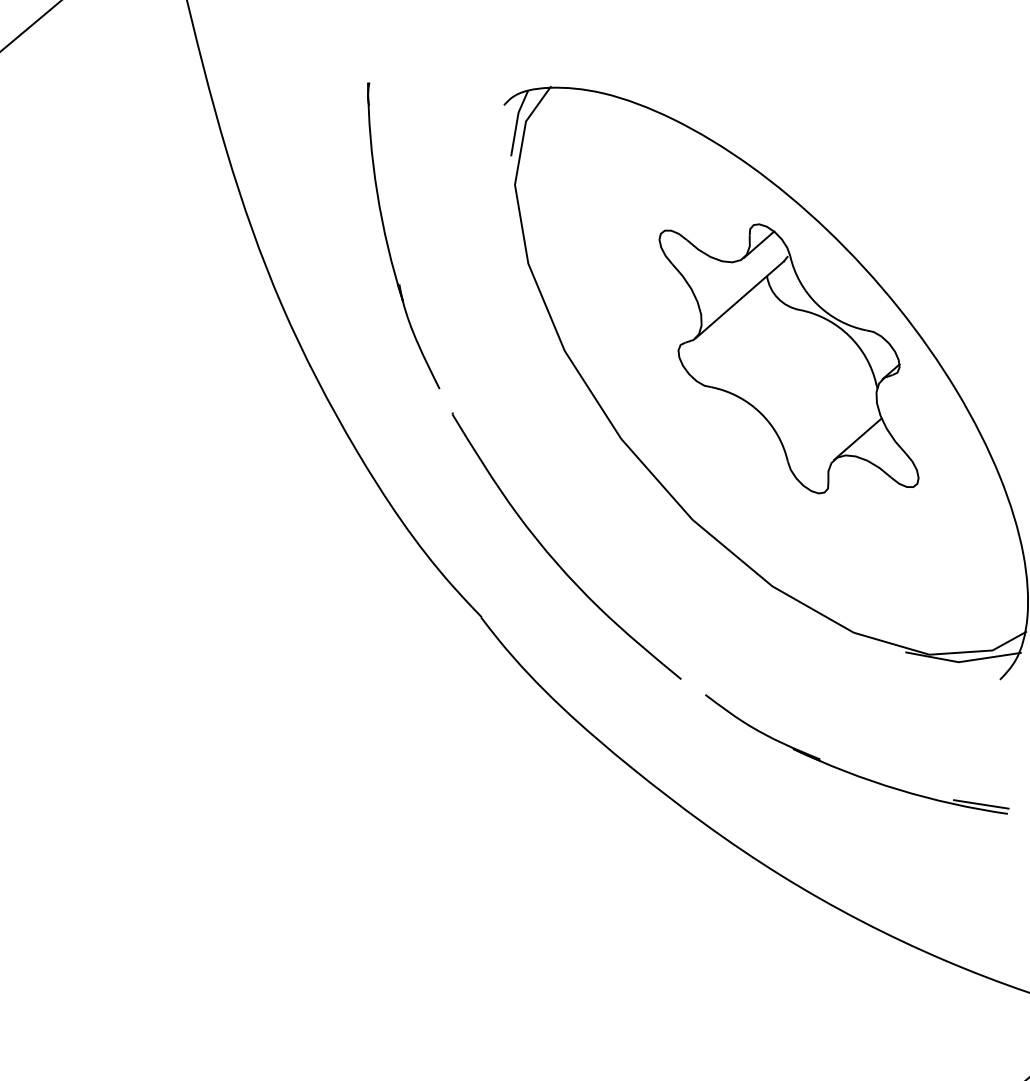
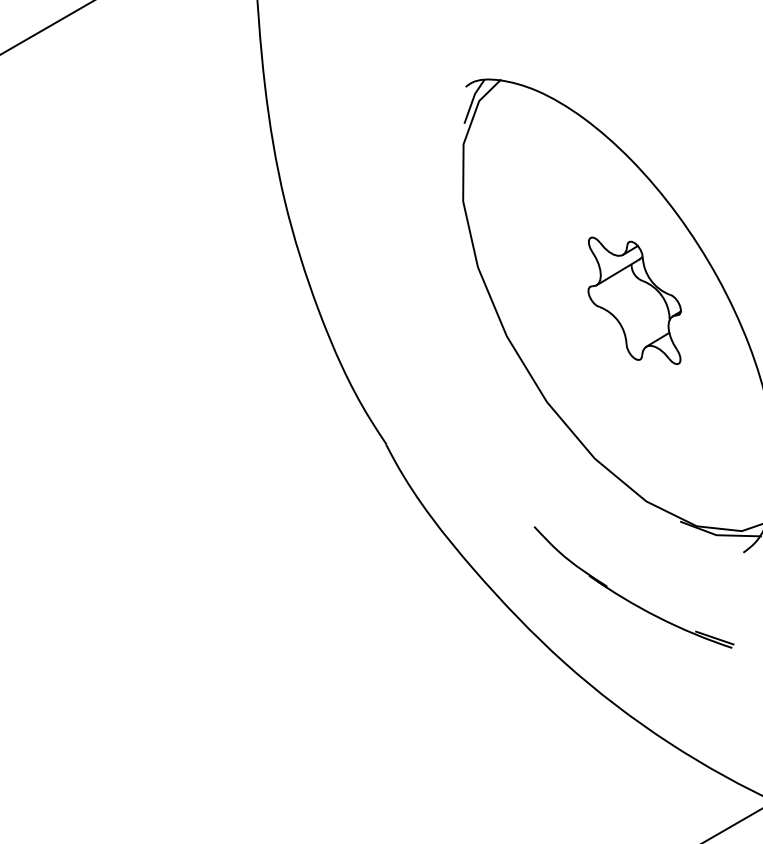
part: (387, 238) -> (367, 166), removed
part: (788, 358) -> (634, 300), size x0.6
part: (553, 556) -> (444, 410), removed

